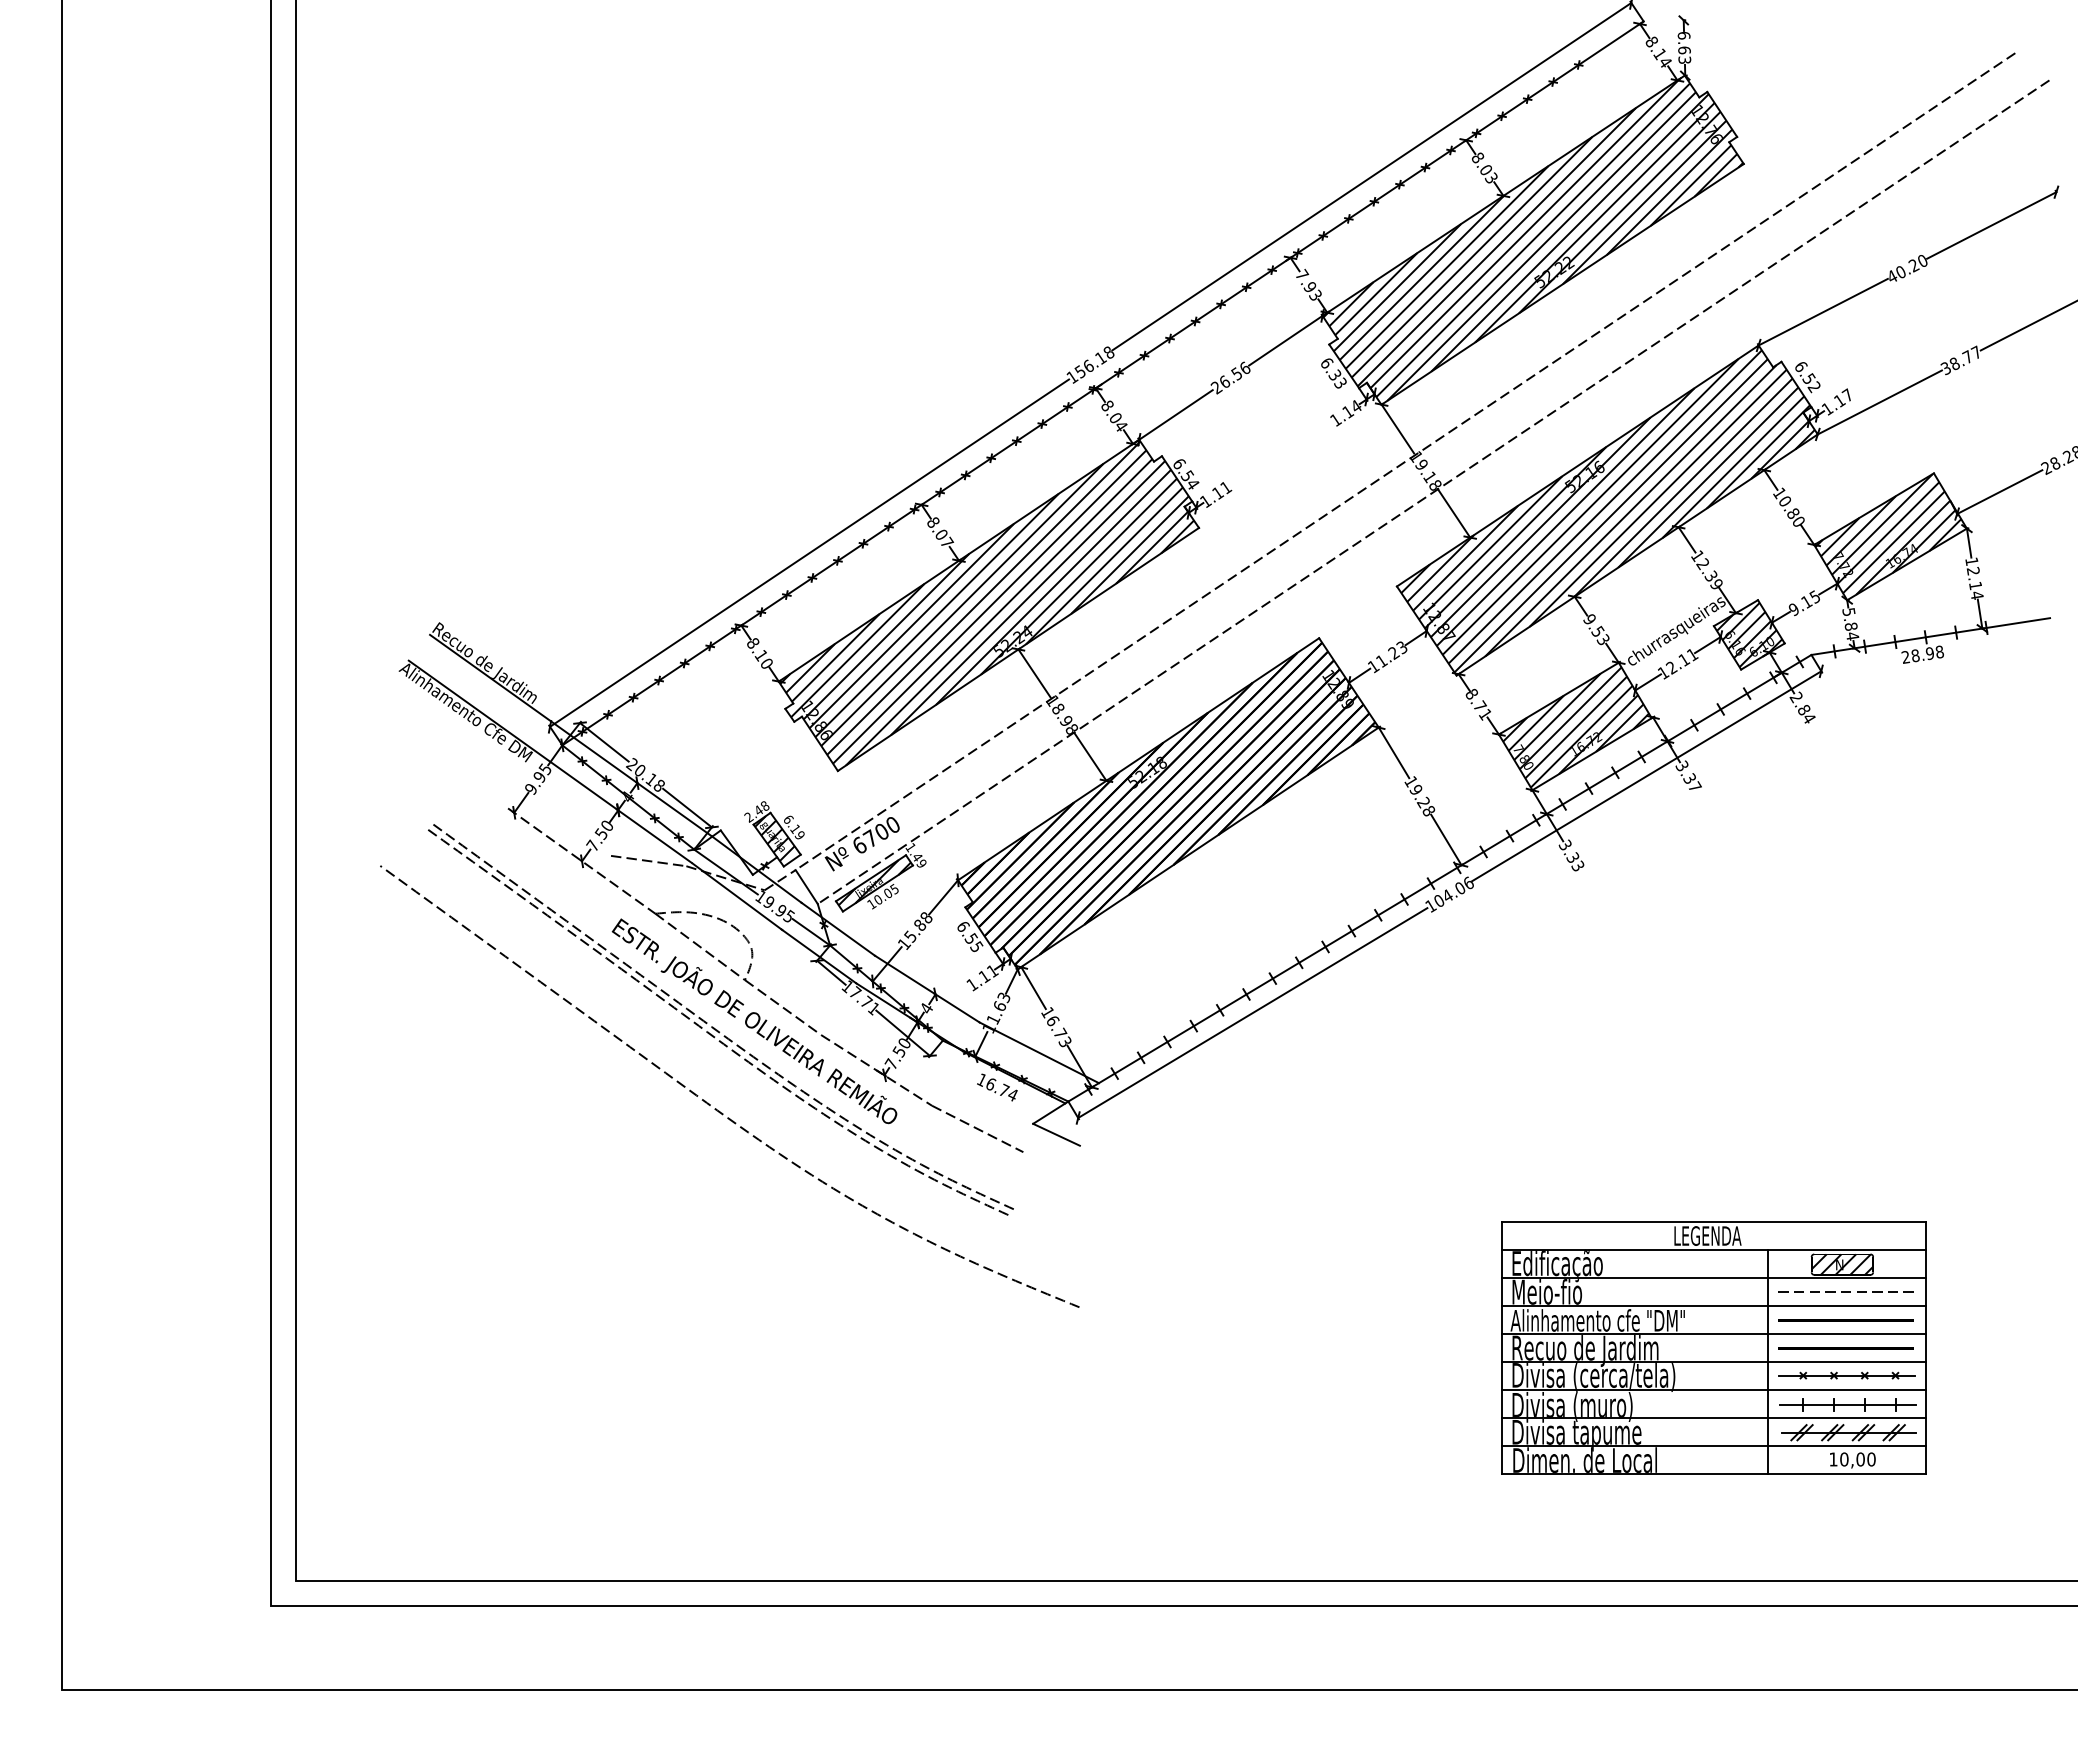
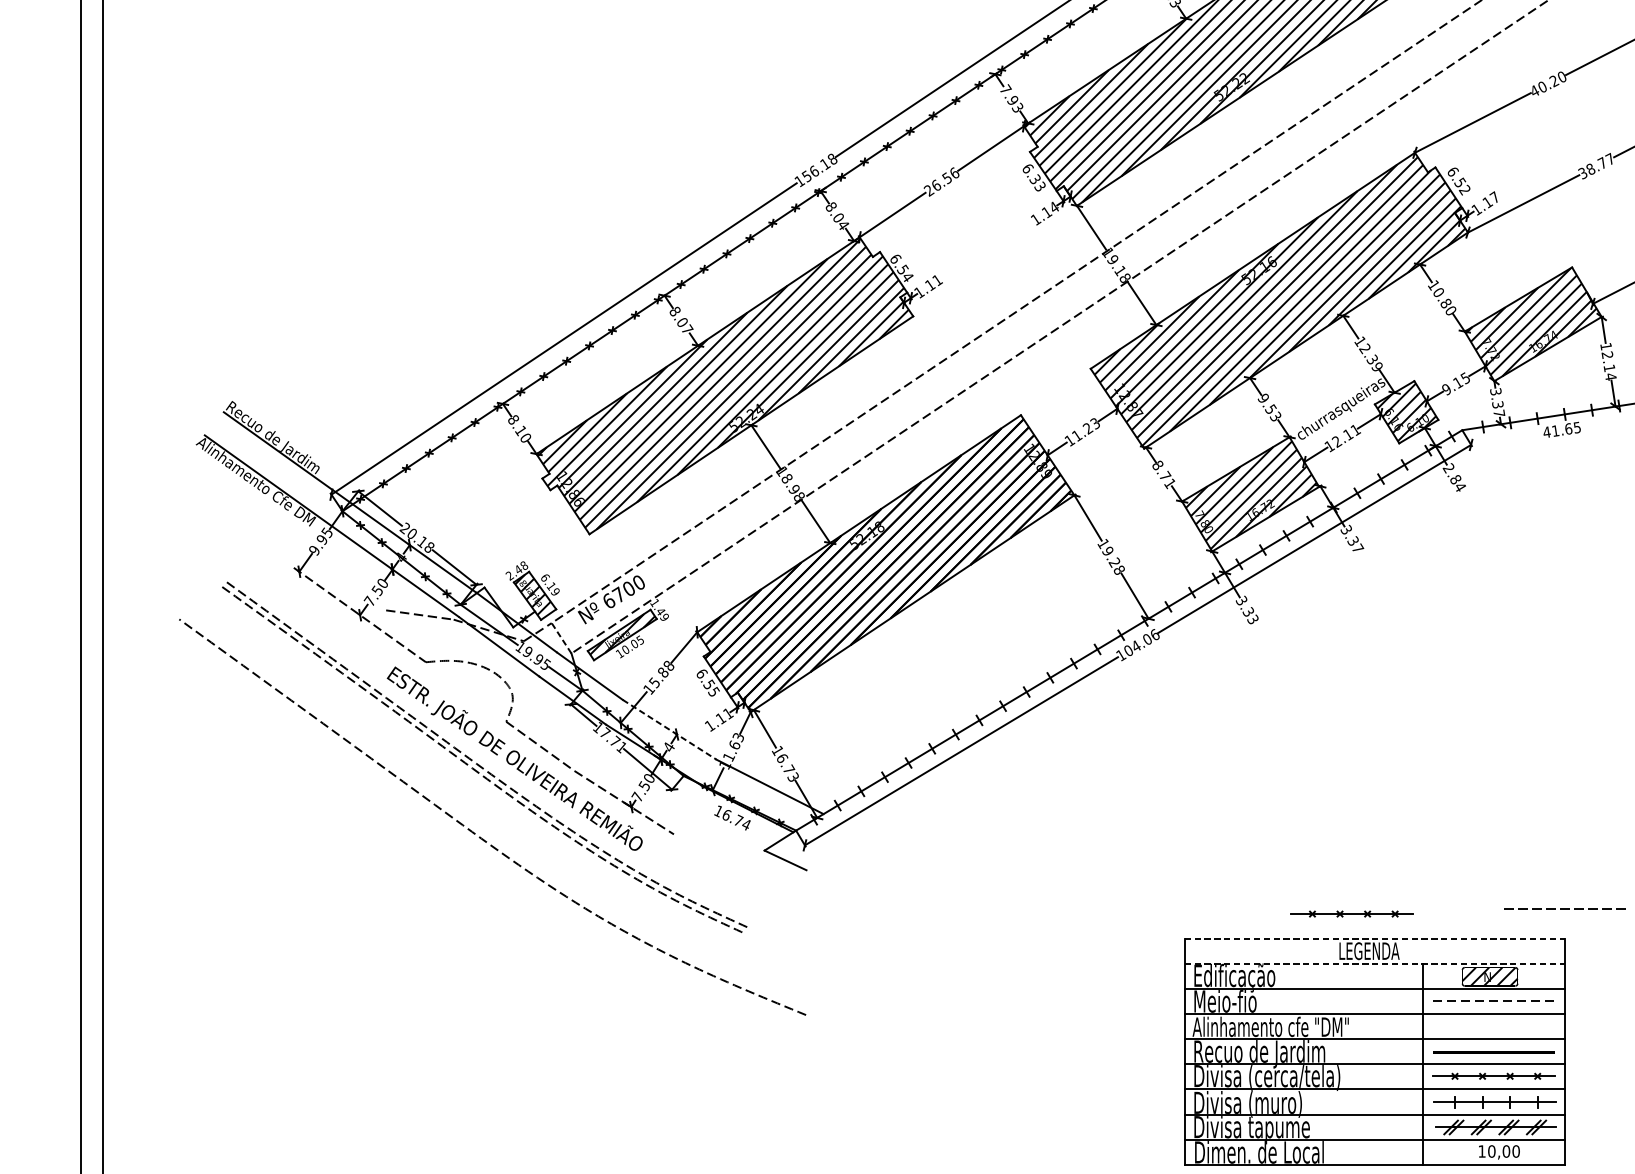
text: (1851, 624) -> (1498, 402), 5.84 -> 3.37
text: (1922, 654) -> (1561, 429), 28.98 -> 41.65
line: (806, 886) -> (561, 637), solid -> dashed
line: (700, 946) -> (466, 691), removed
line: (927, 989) -> (669, 730), solid -> dashed
line: (977, 1128) -> (714, 854), removed
line: (1925, 1188) -> (1564, 908), added
part: (1687, 1194) -> (1351, 913), added
line: (1713, 1222) -> (1374, 939), solid -> dashed
line: (1713, 1250) -> (1374, 964), solid -> dashed
line: (1845, 1320) -> (1492, 1026), removed

